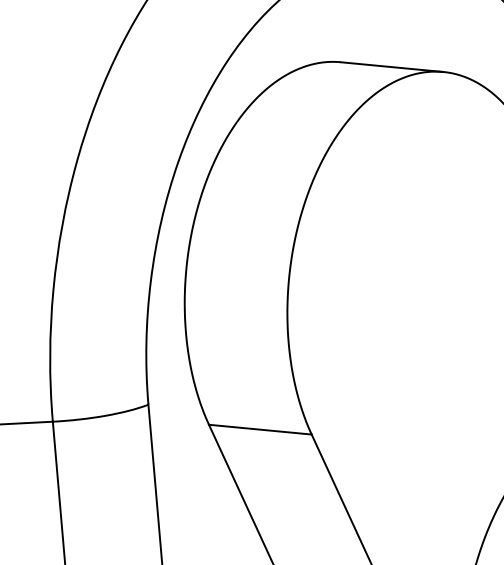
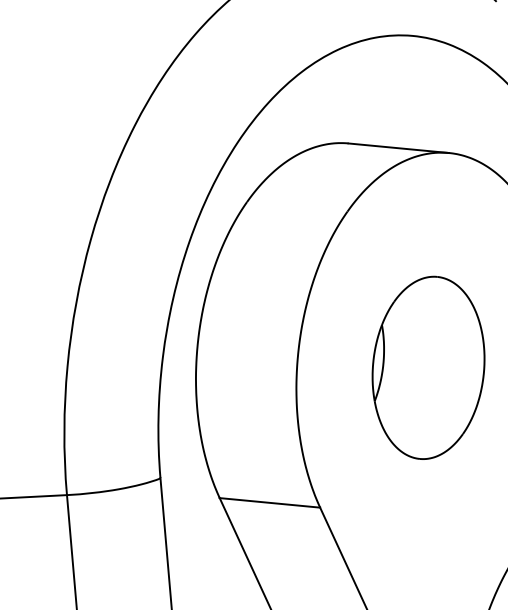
part: (422, 291) -> (428, 367), added

